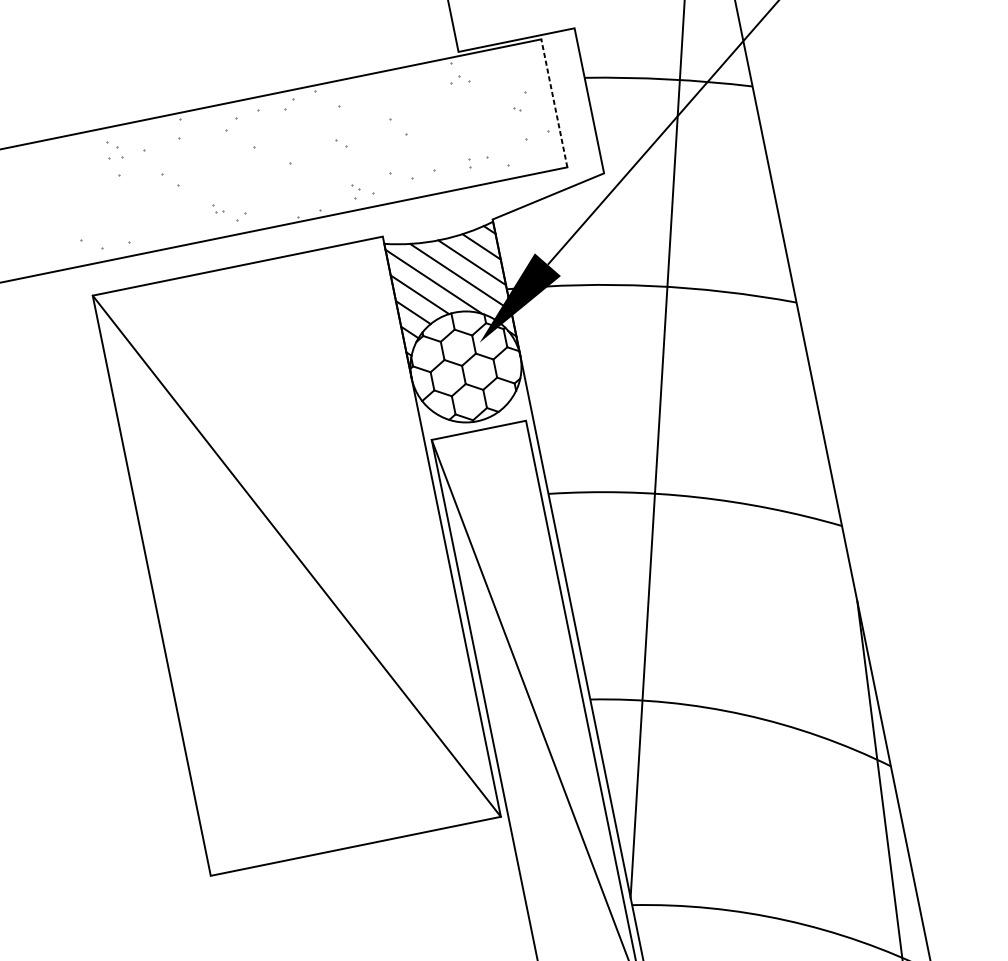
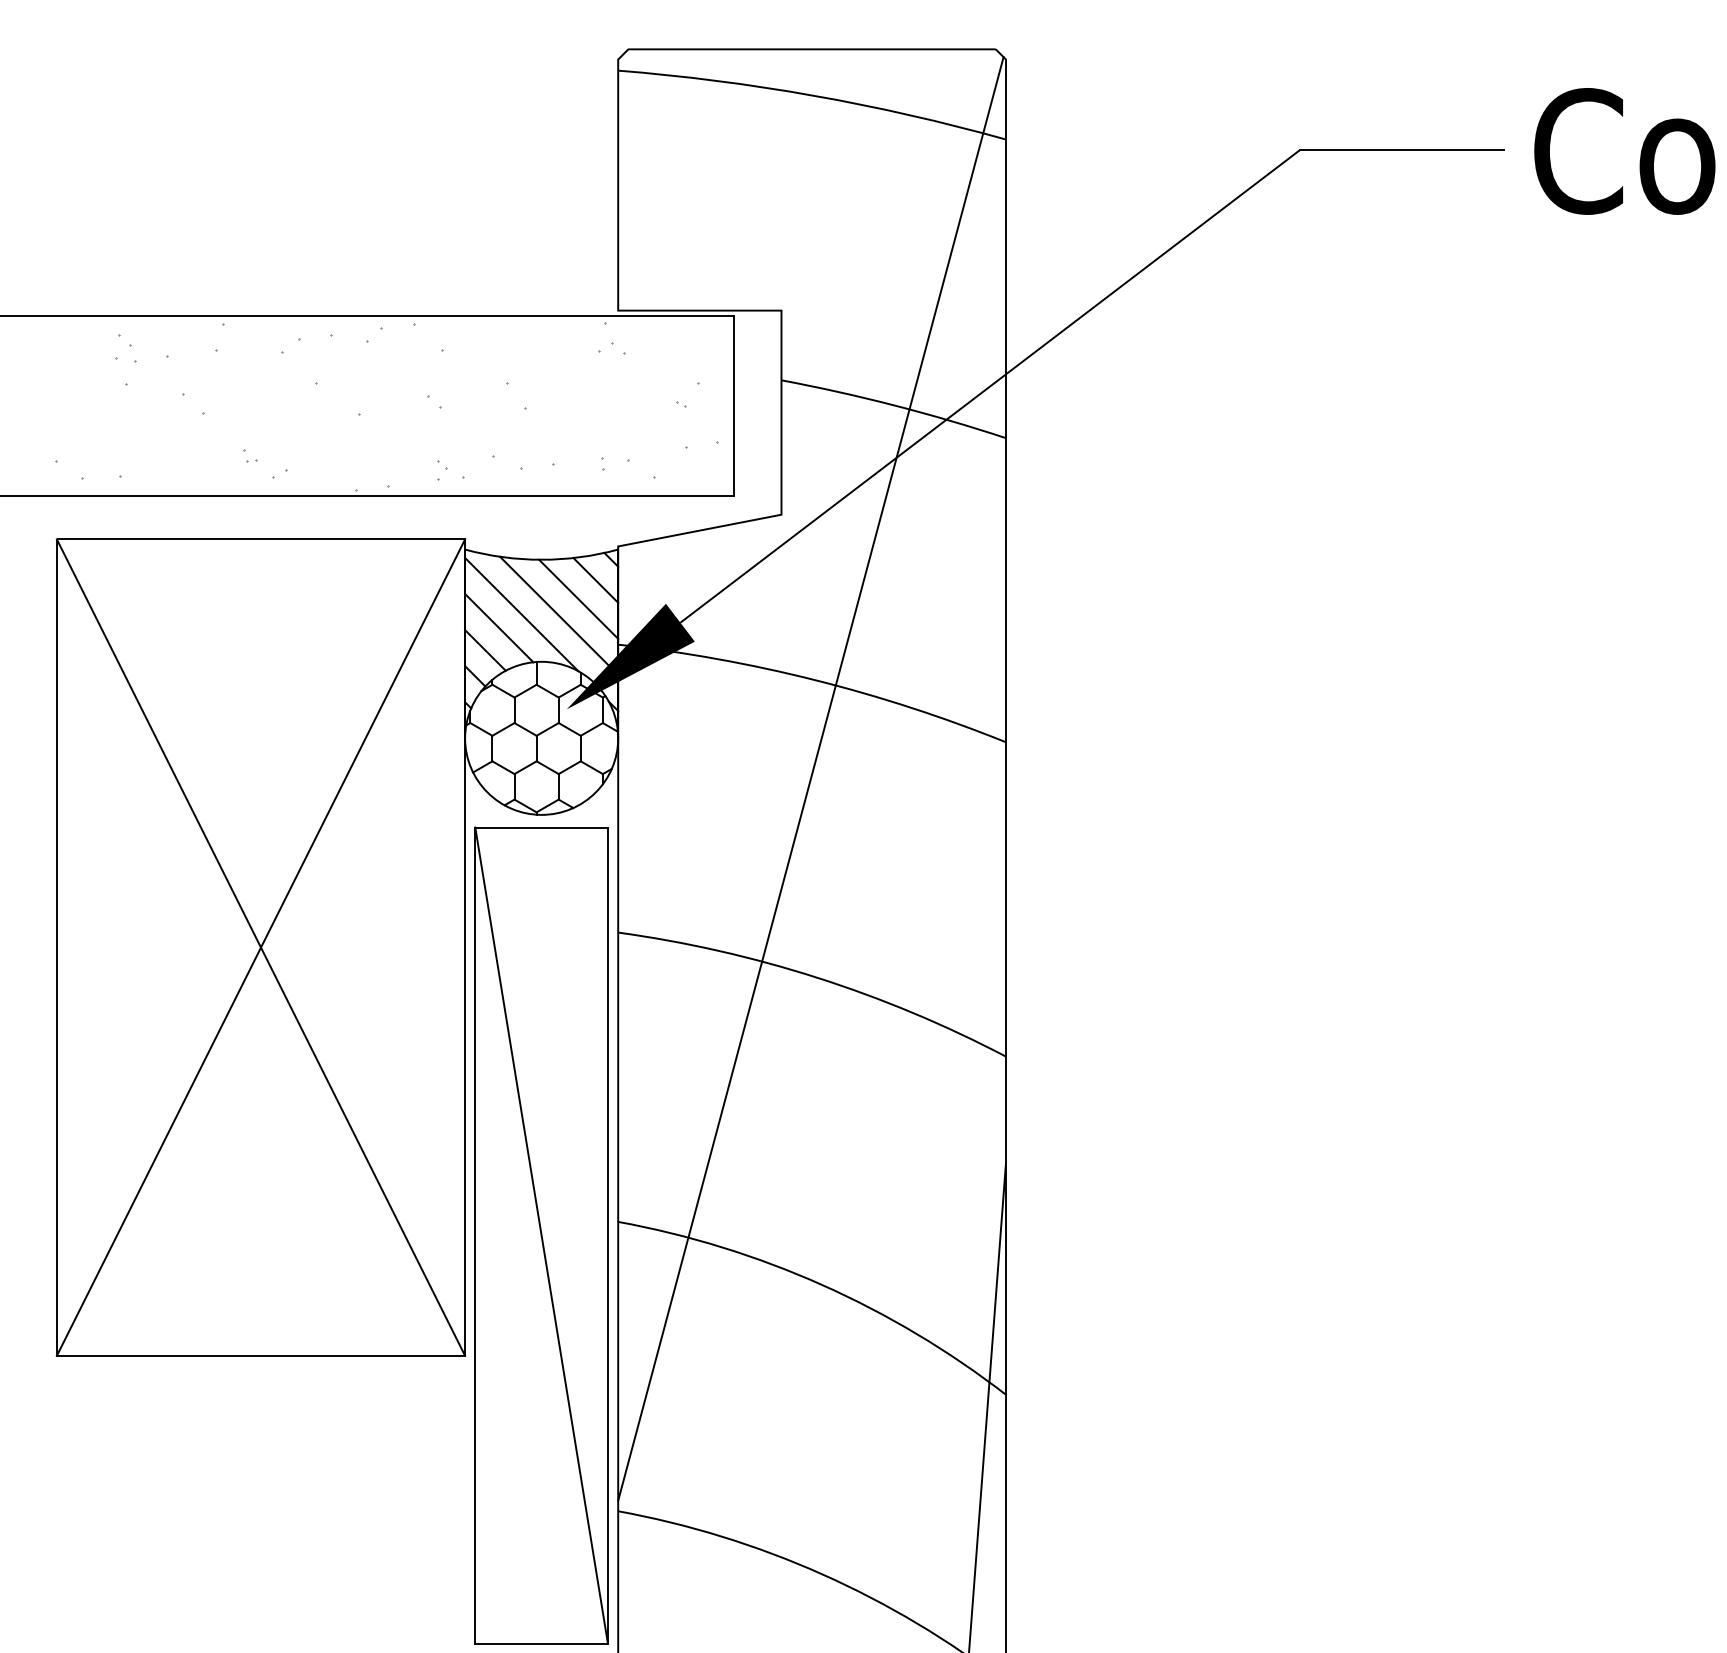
line: (554, 102) -> (733, 405), dashed -> solid
line: (296, 556) -> (260, 947), added

